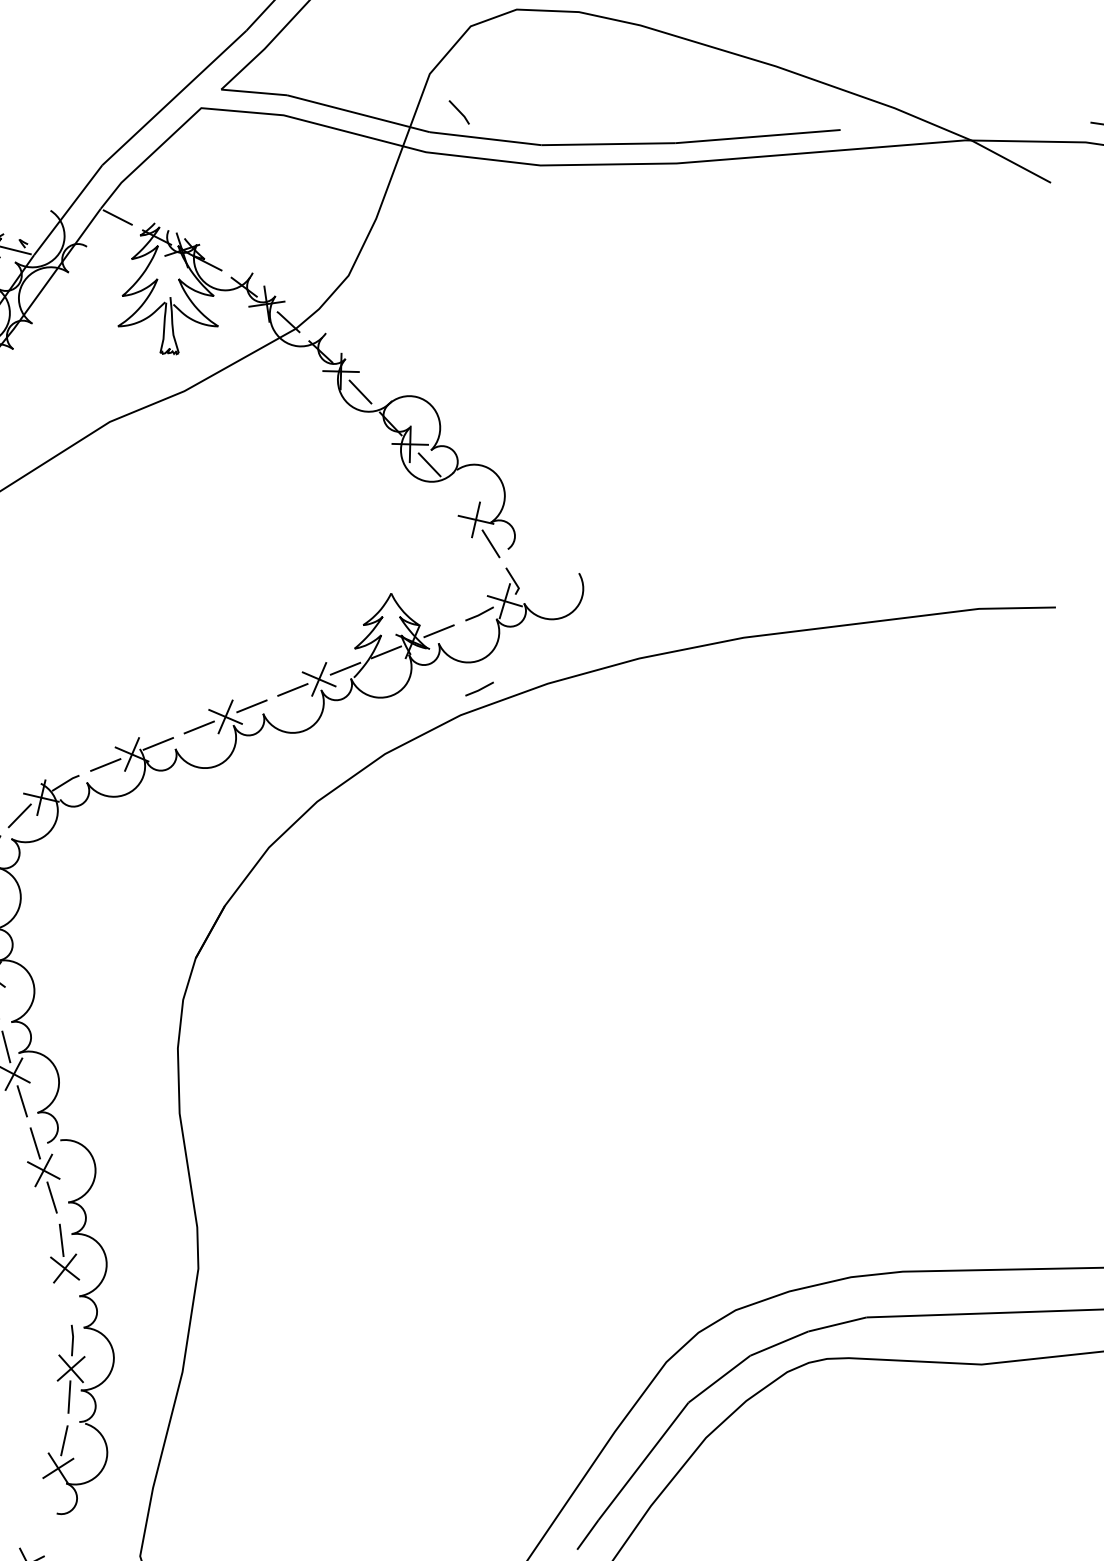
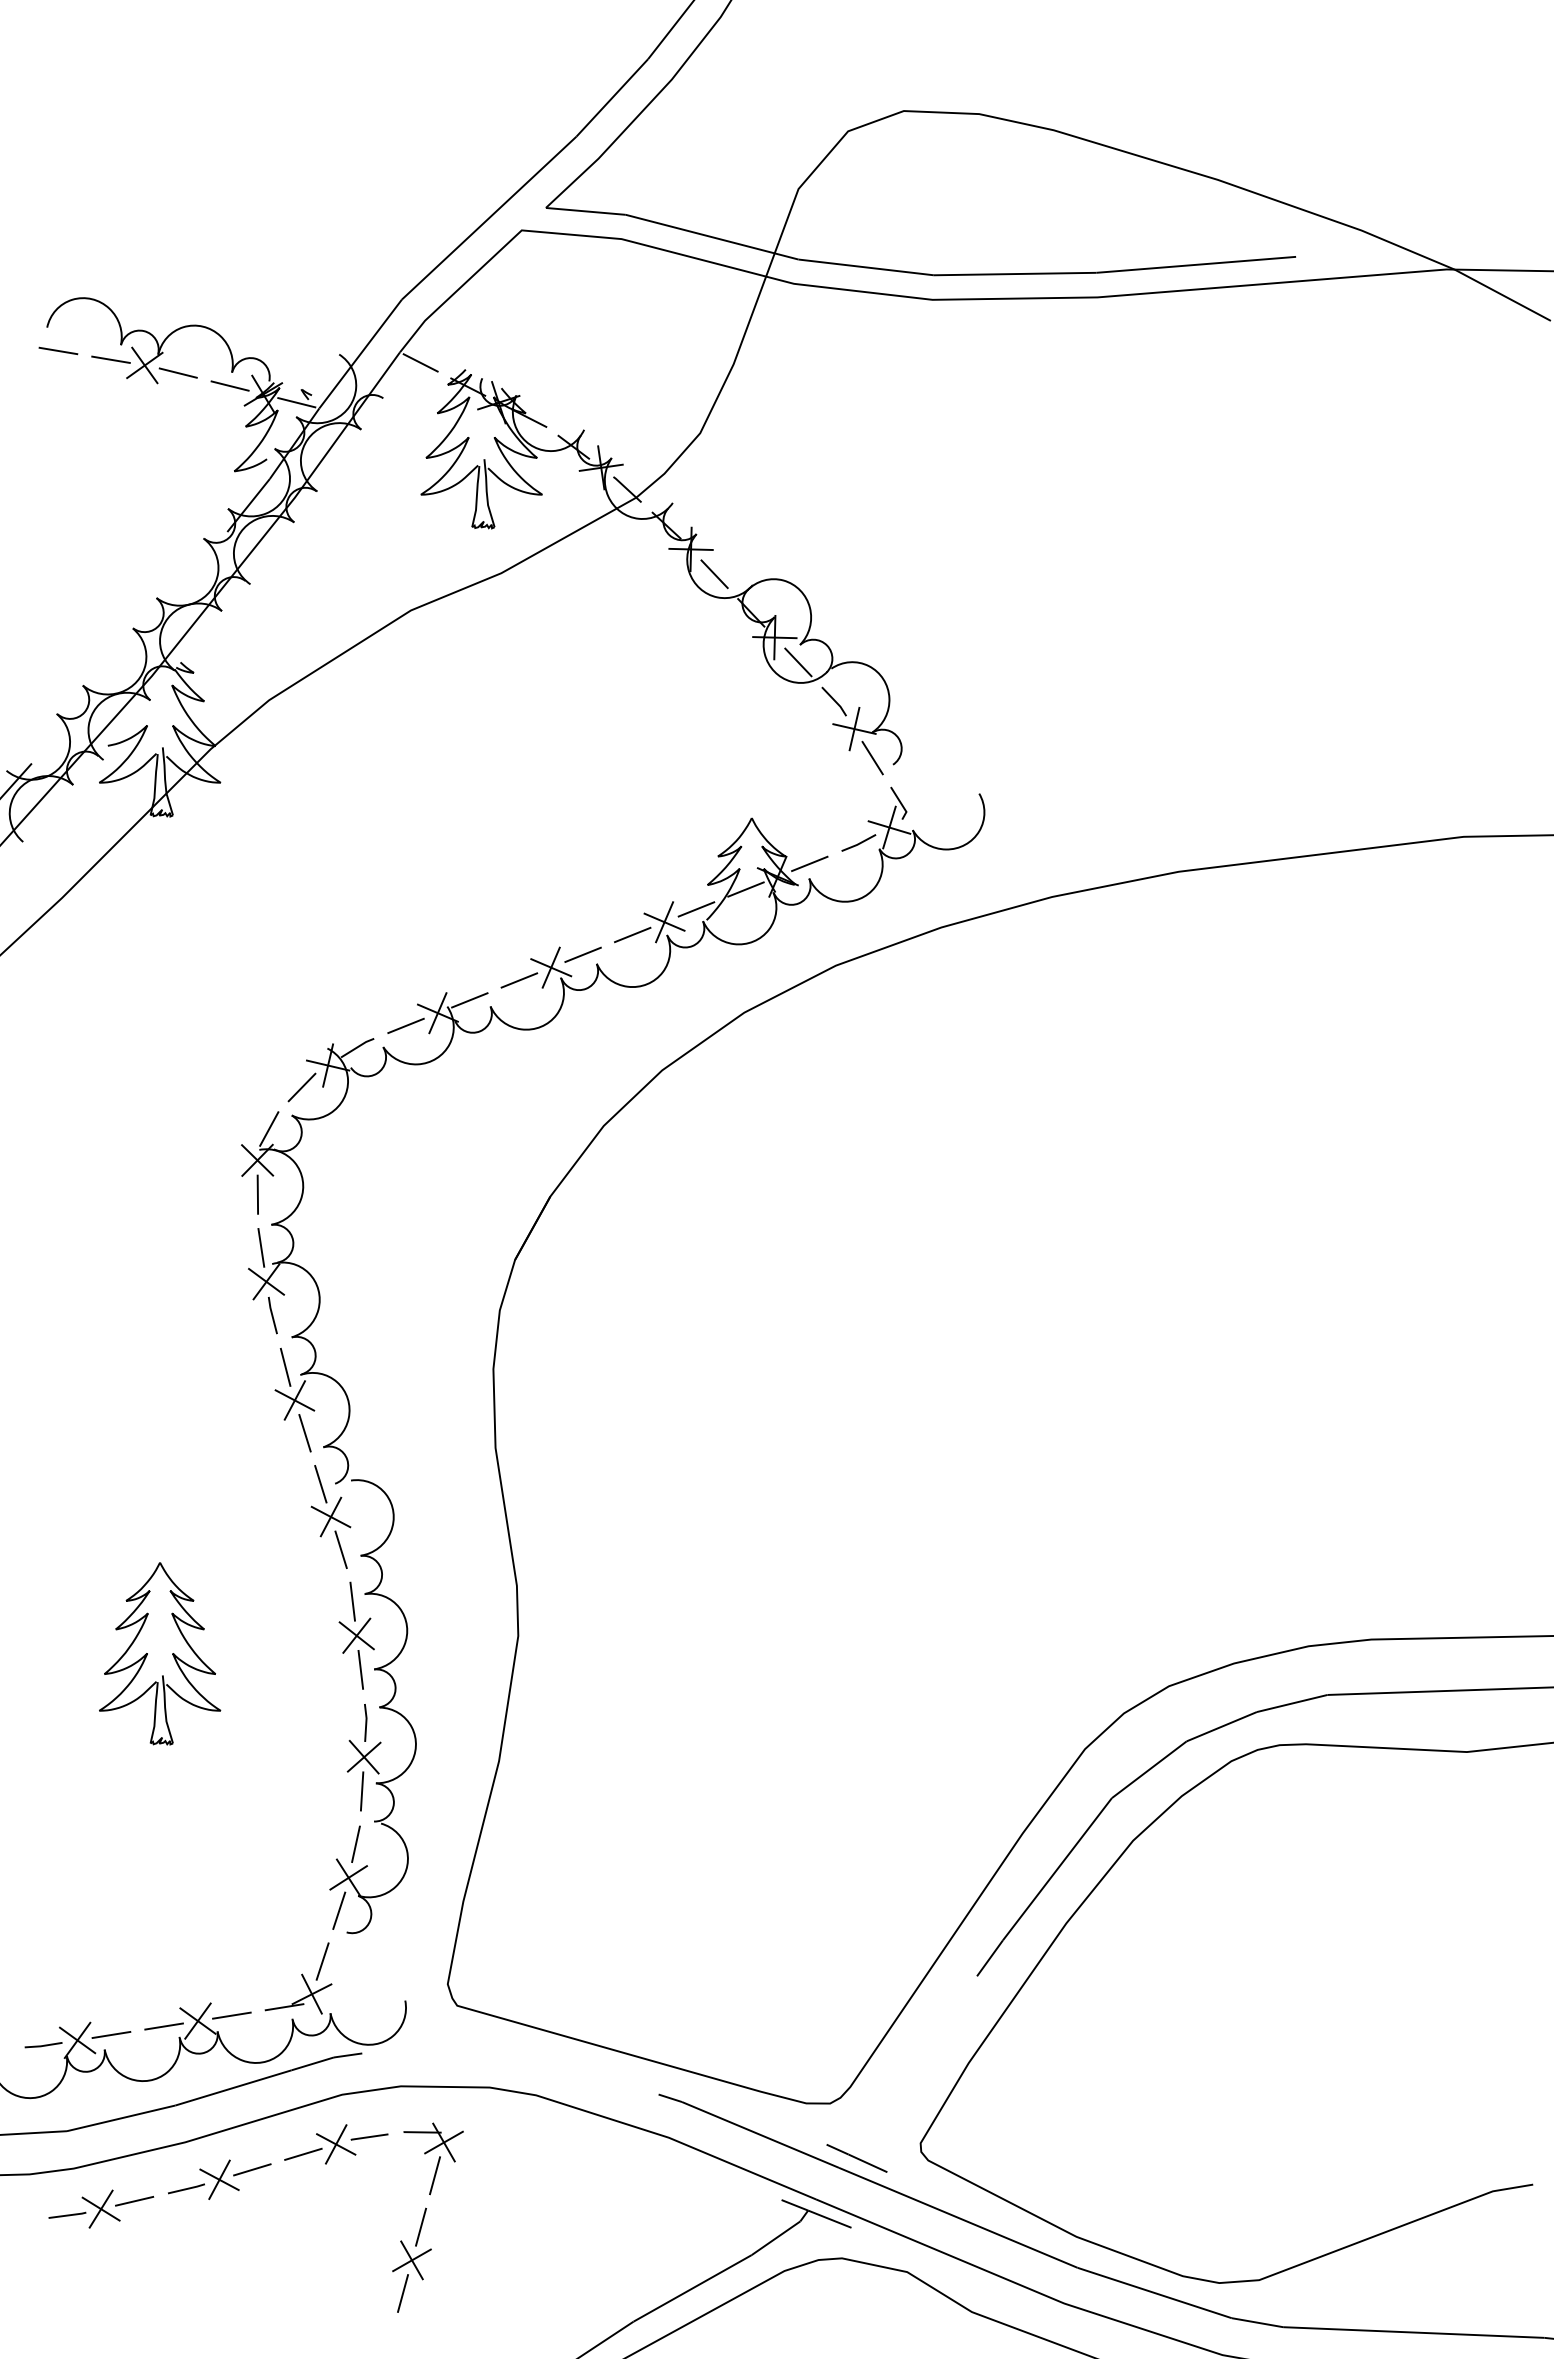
line: (458, 111) -> (833, 700), moved
line: (480, 688) -> (859, 933), removed
line: (68, 1296) -> (360, 1669), added
line: (50, 1495) -> (339, 1910), added
line: (36, 1537) -> (322, 1961), added

